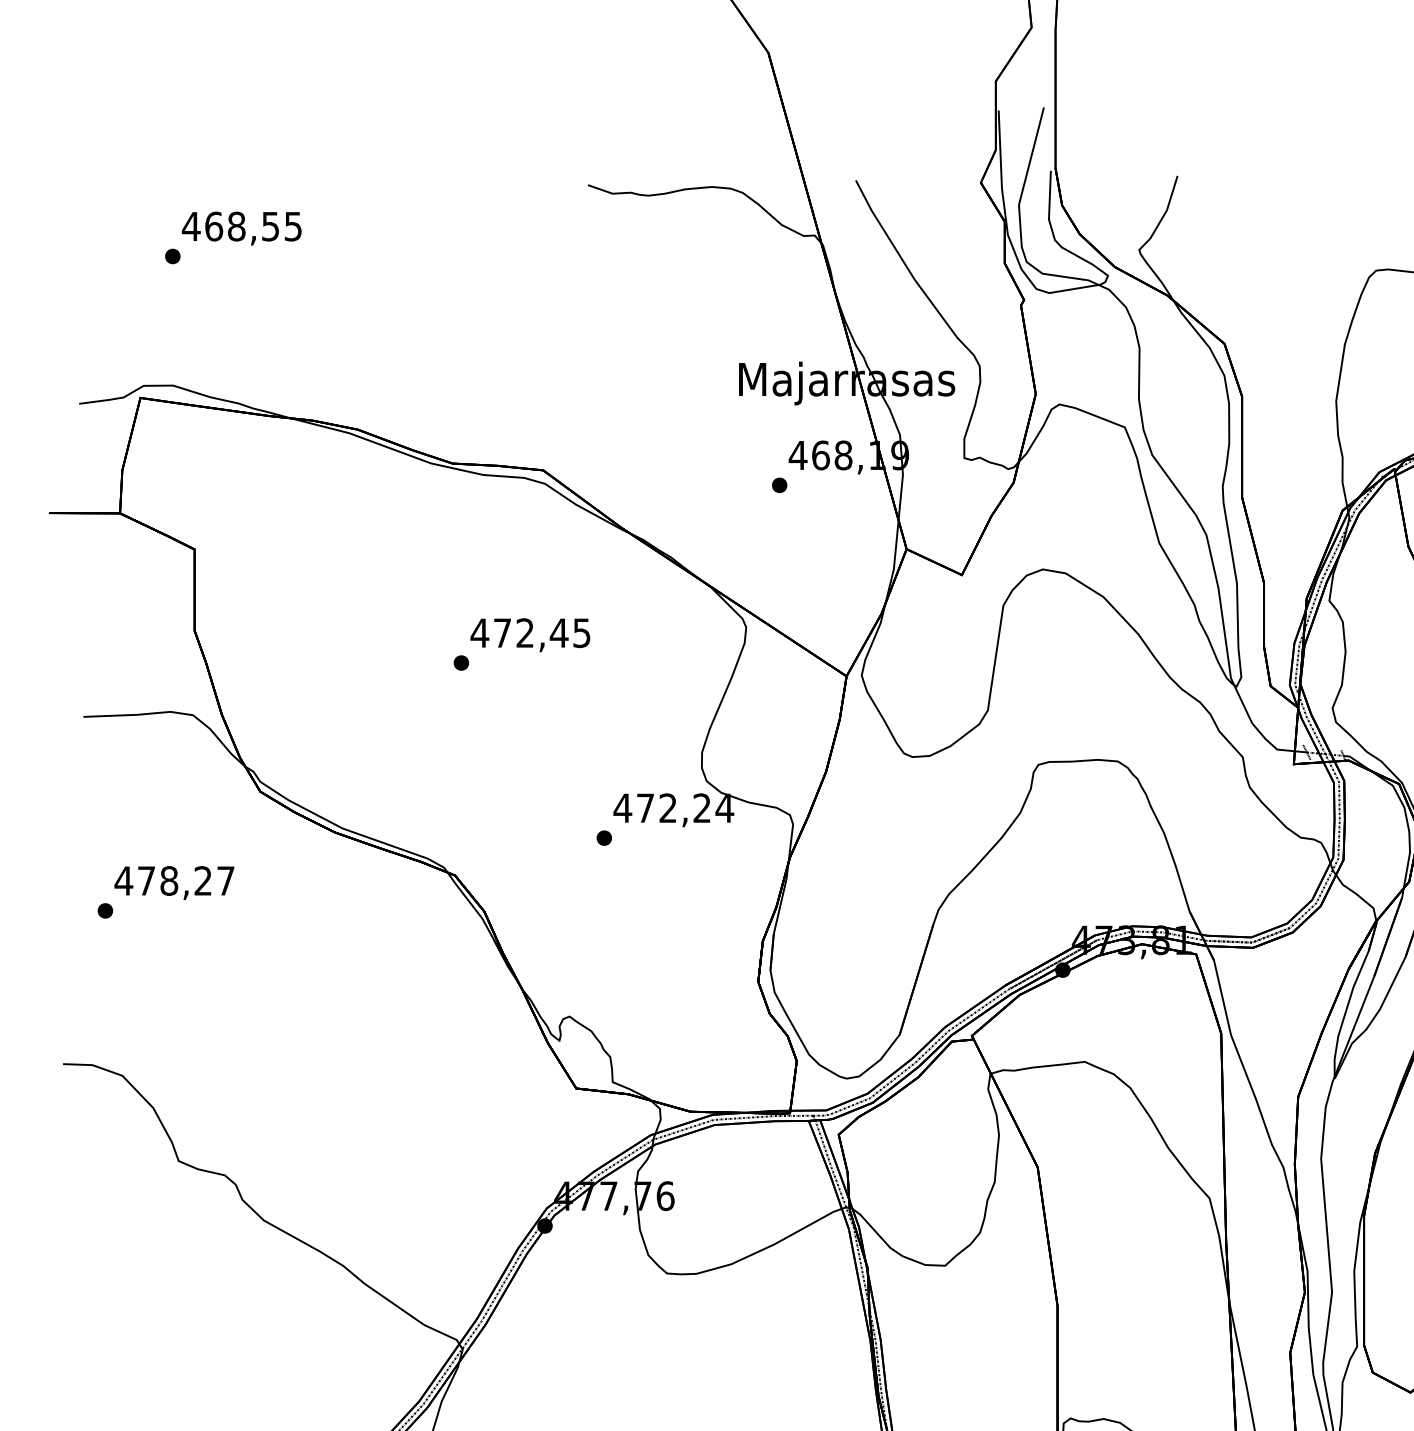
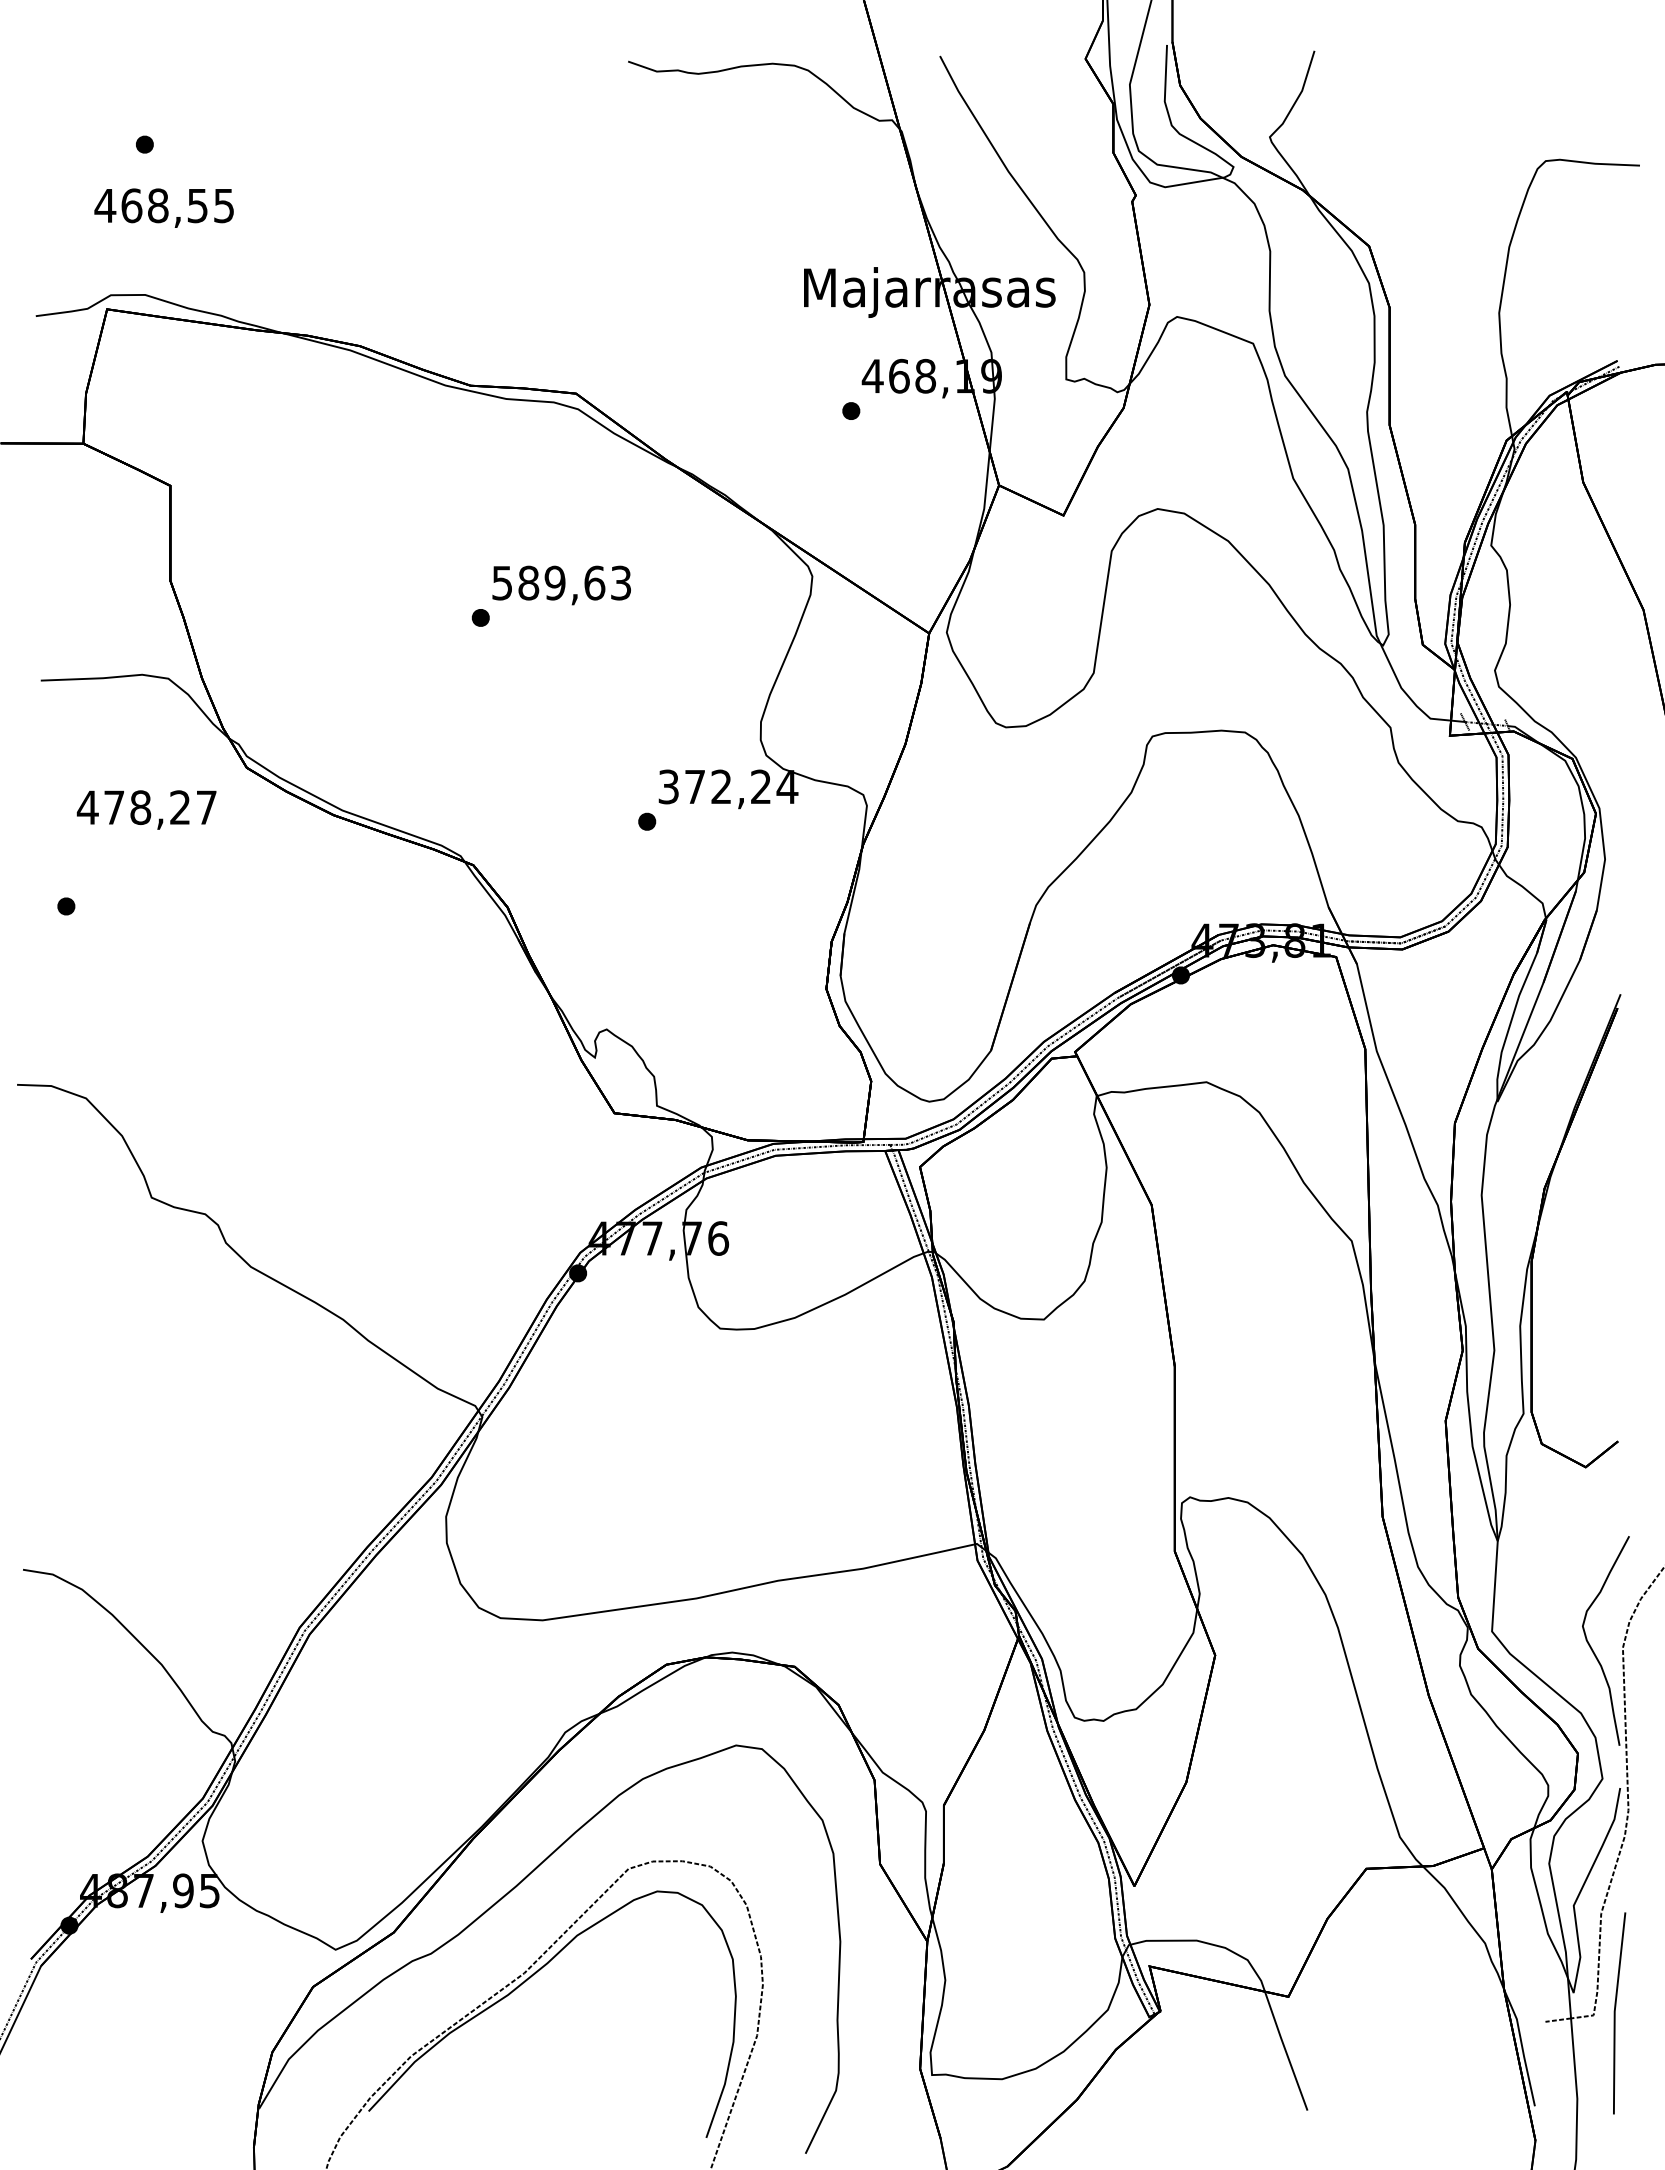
text: (241, 228) -> (163, 207), moved
text: (529, 632) -> (560, 582), 472,45 -> 589,63
text: (622, 807) -> (668, 786), 472,24 -> 372,24
text: (174, 882) -> (146, 809), moved

